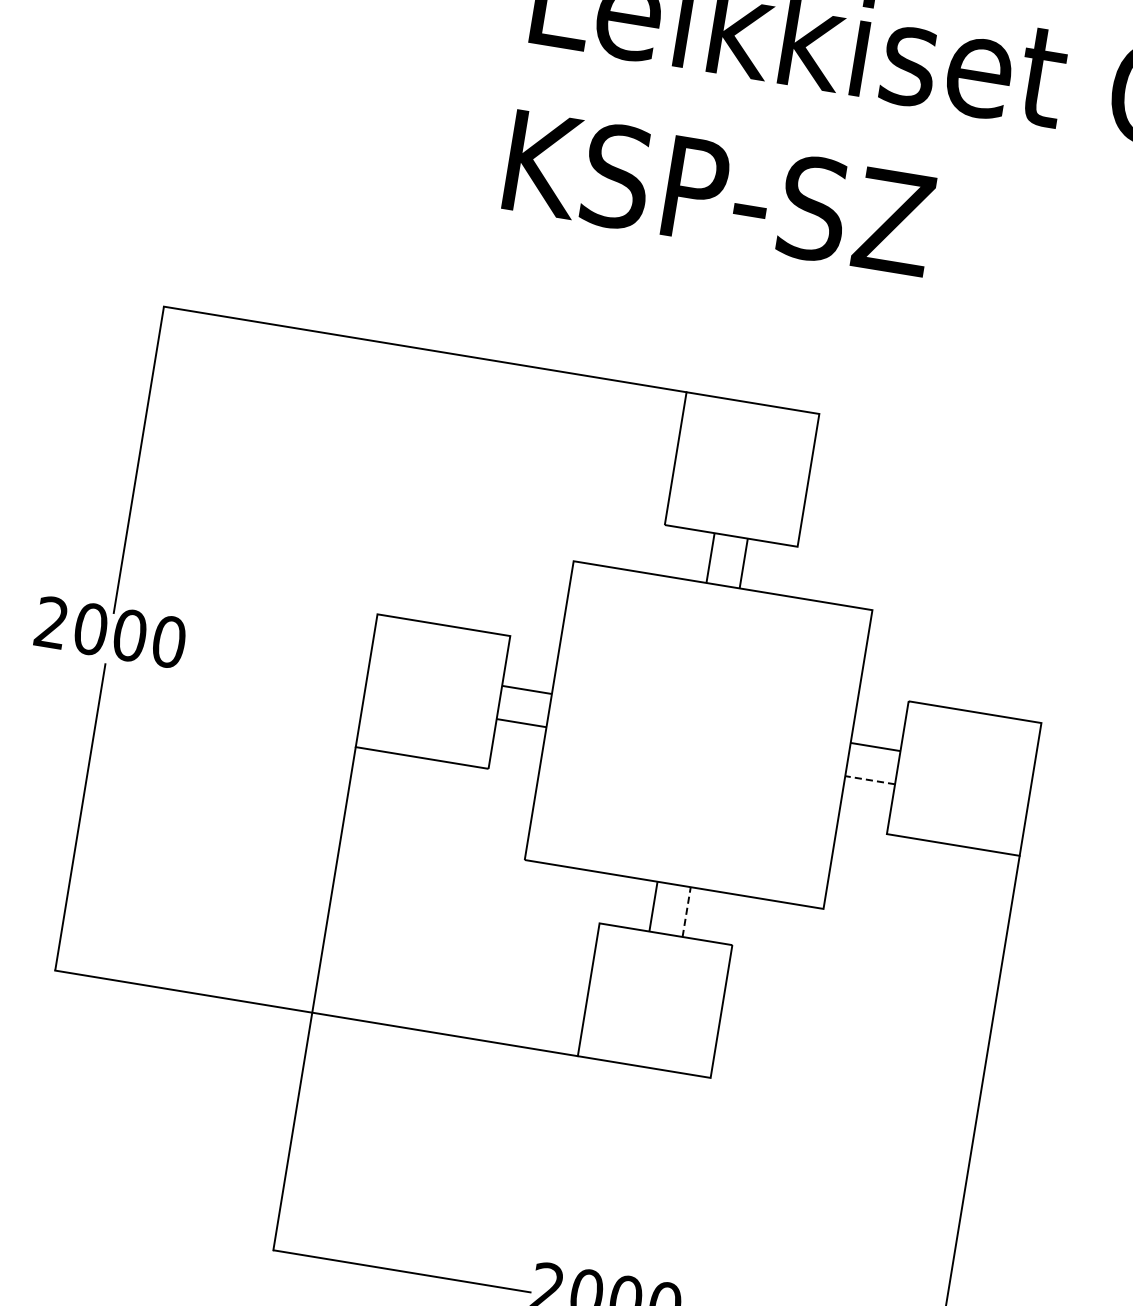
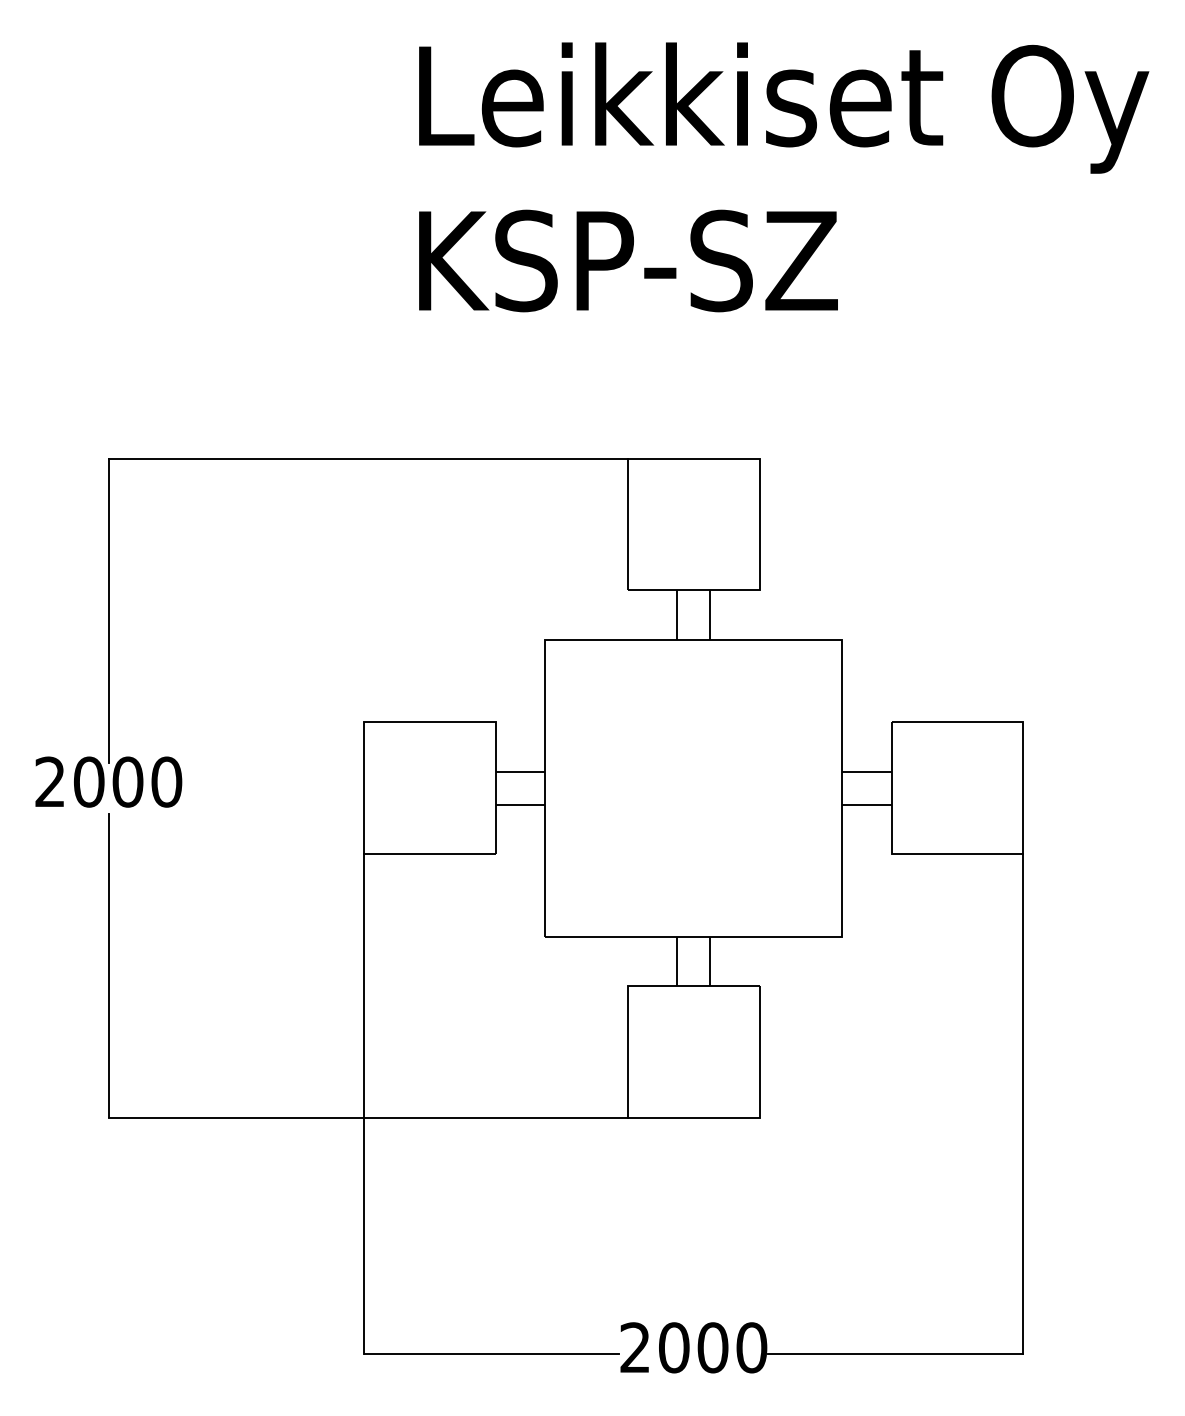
line: (869, 779) -> (866, 804), dashed -> solid
line: (686, 912) -> (710, 961), dashed -> solid

